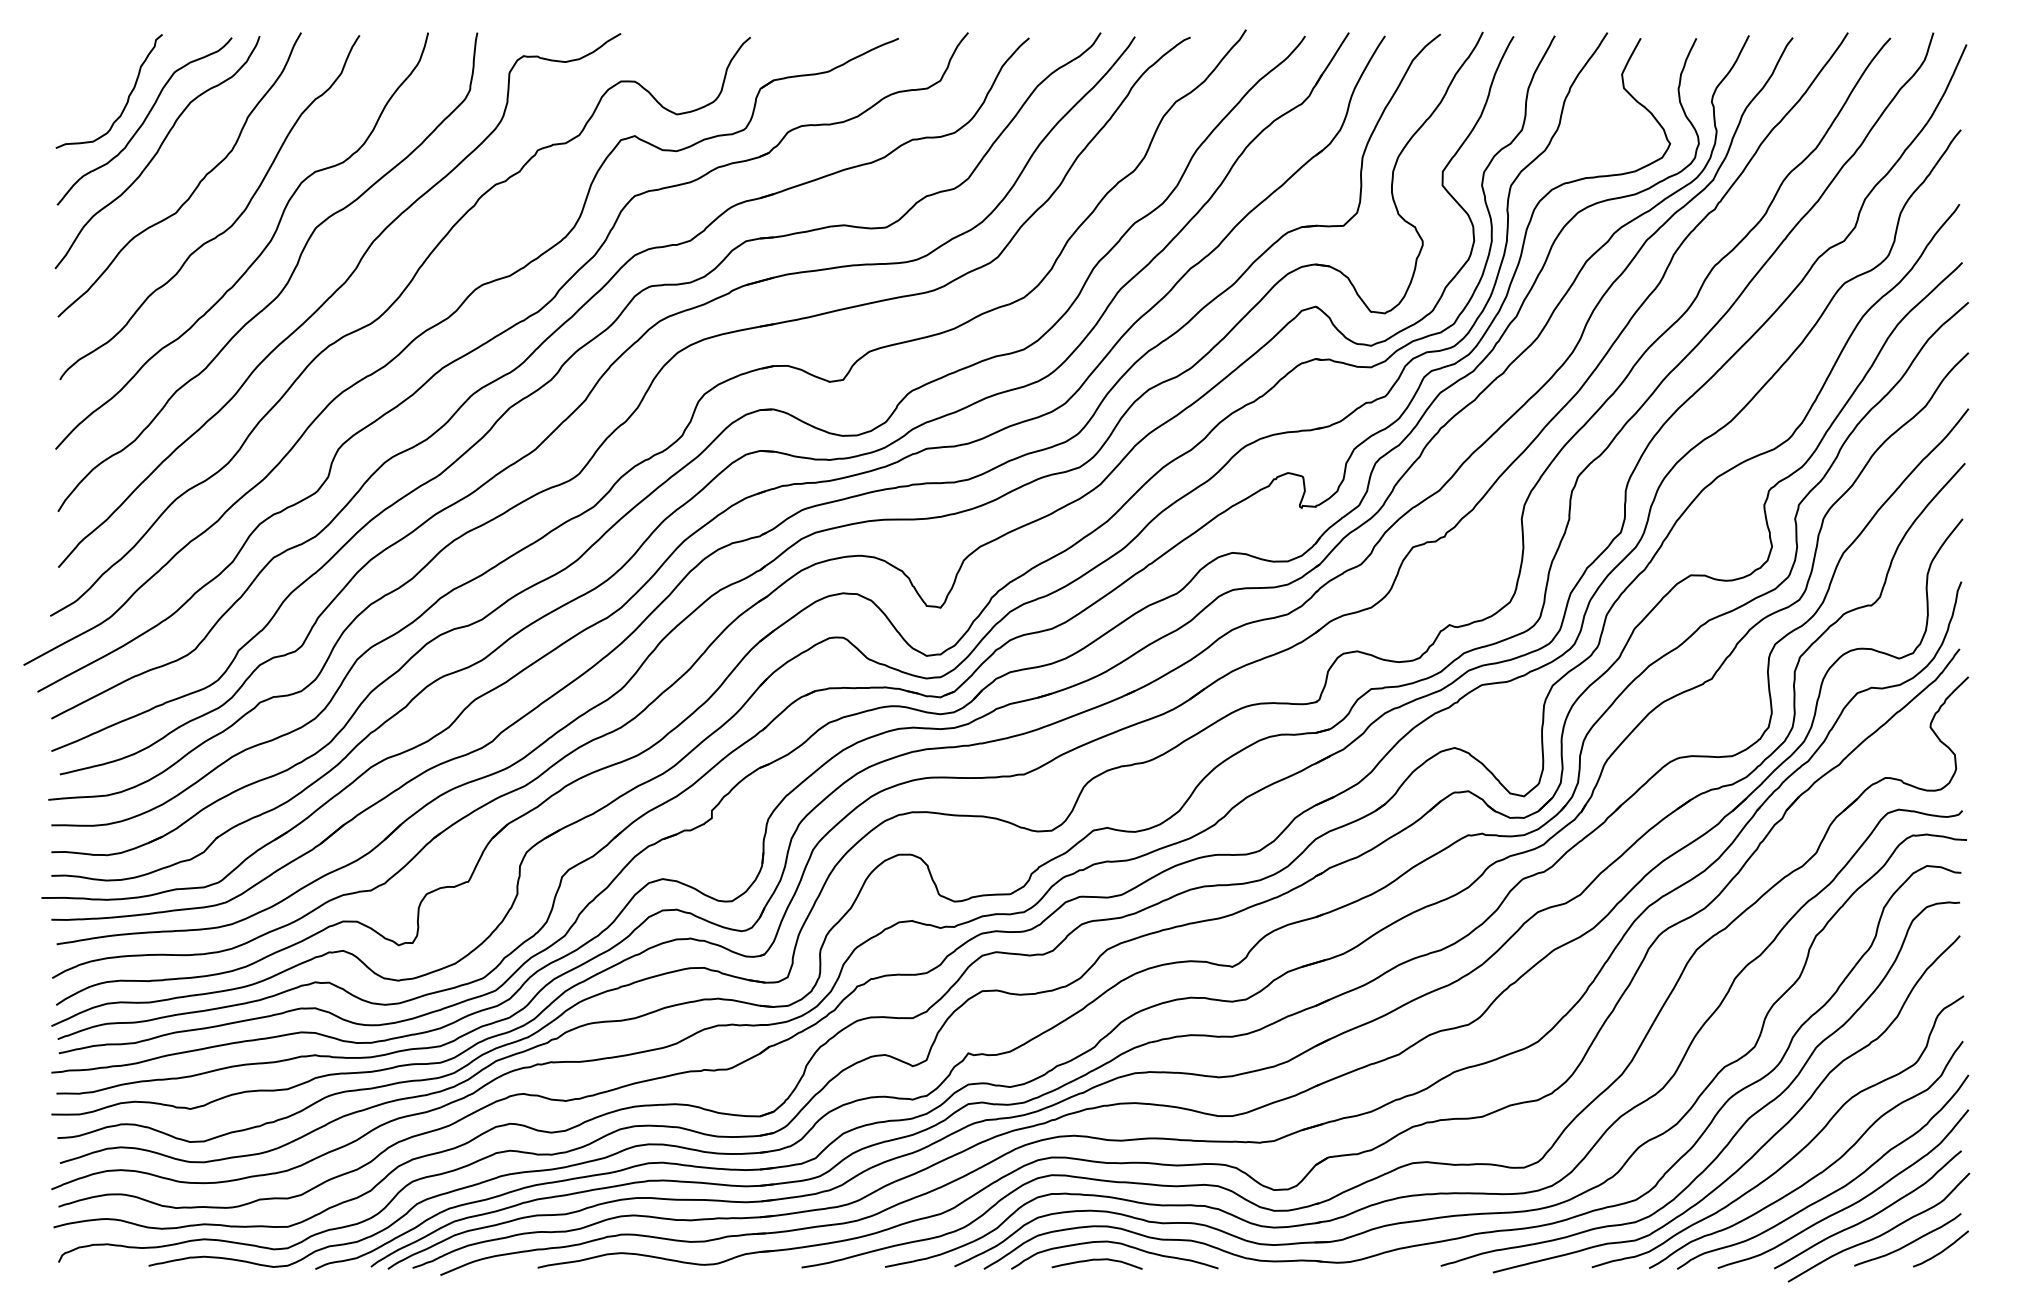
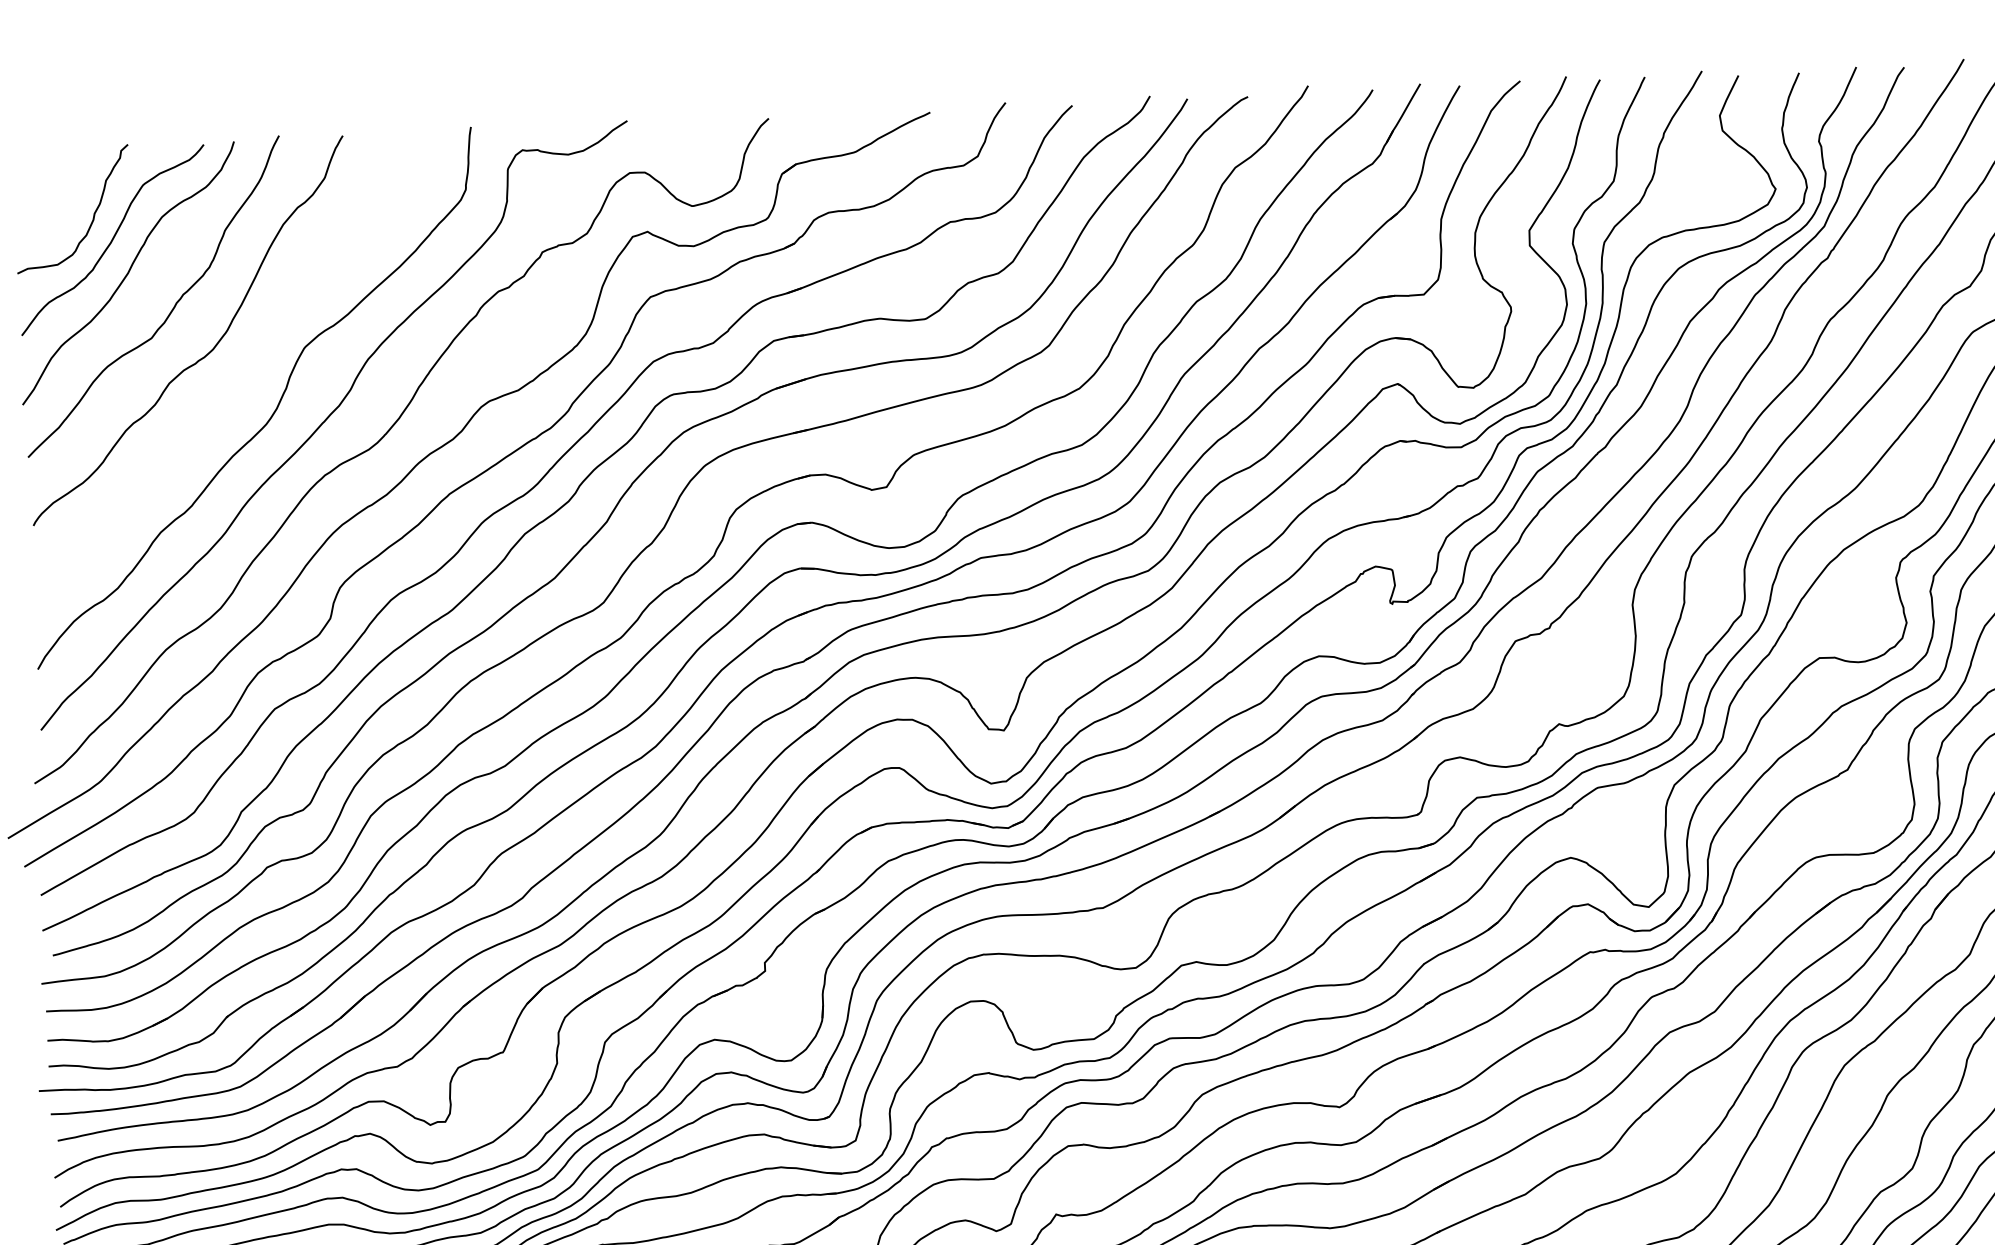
curve: (260, 252) -> (245, 377), removed

